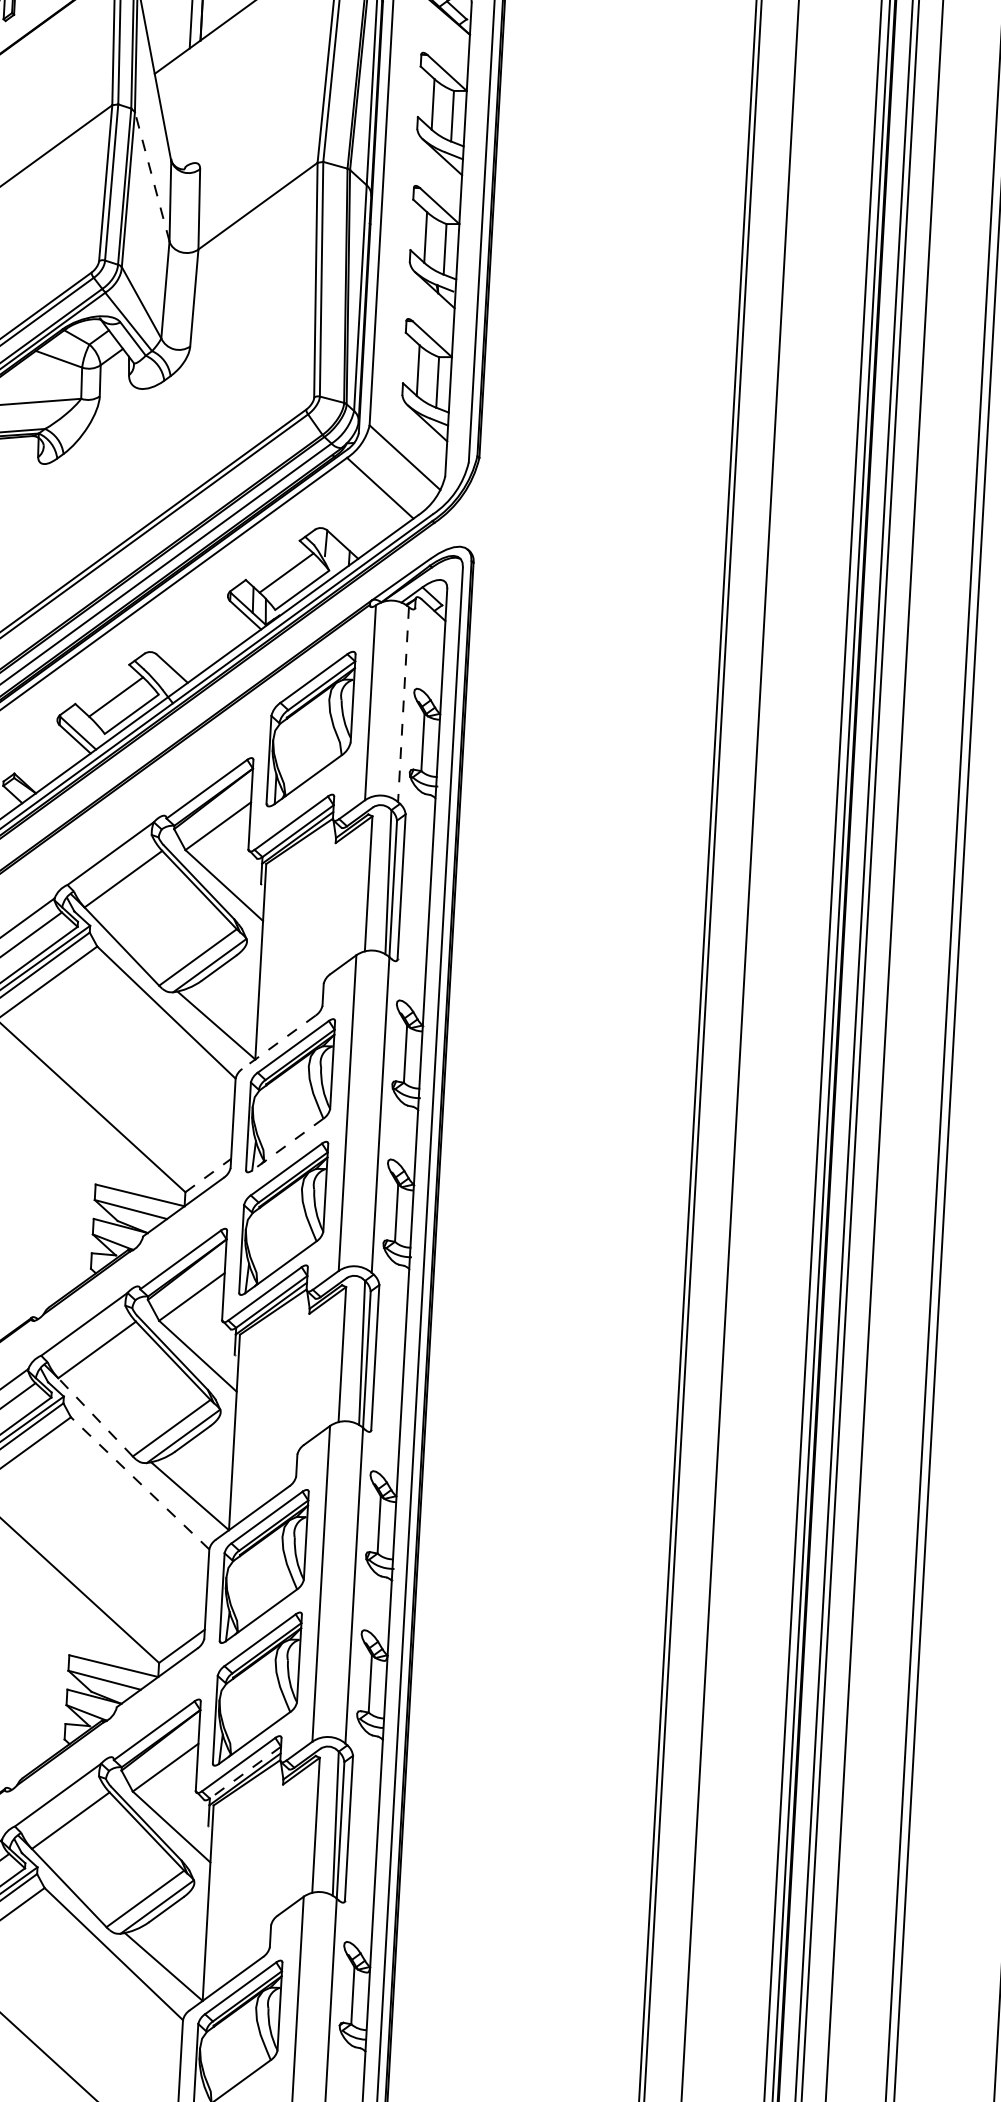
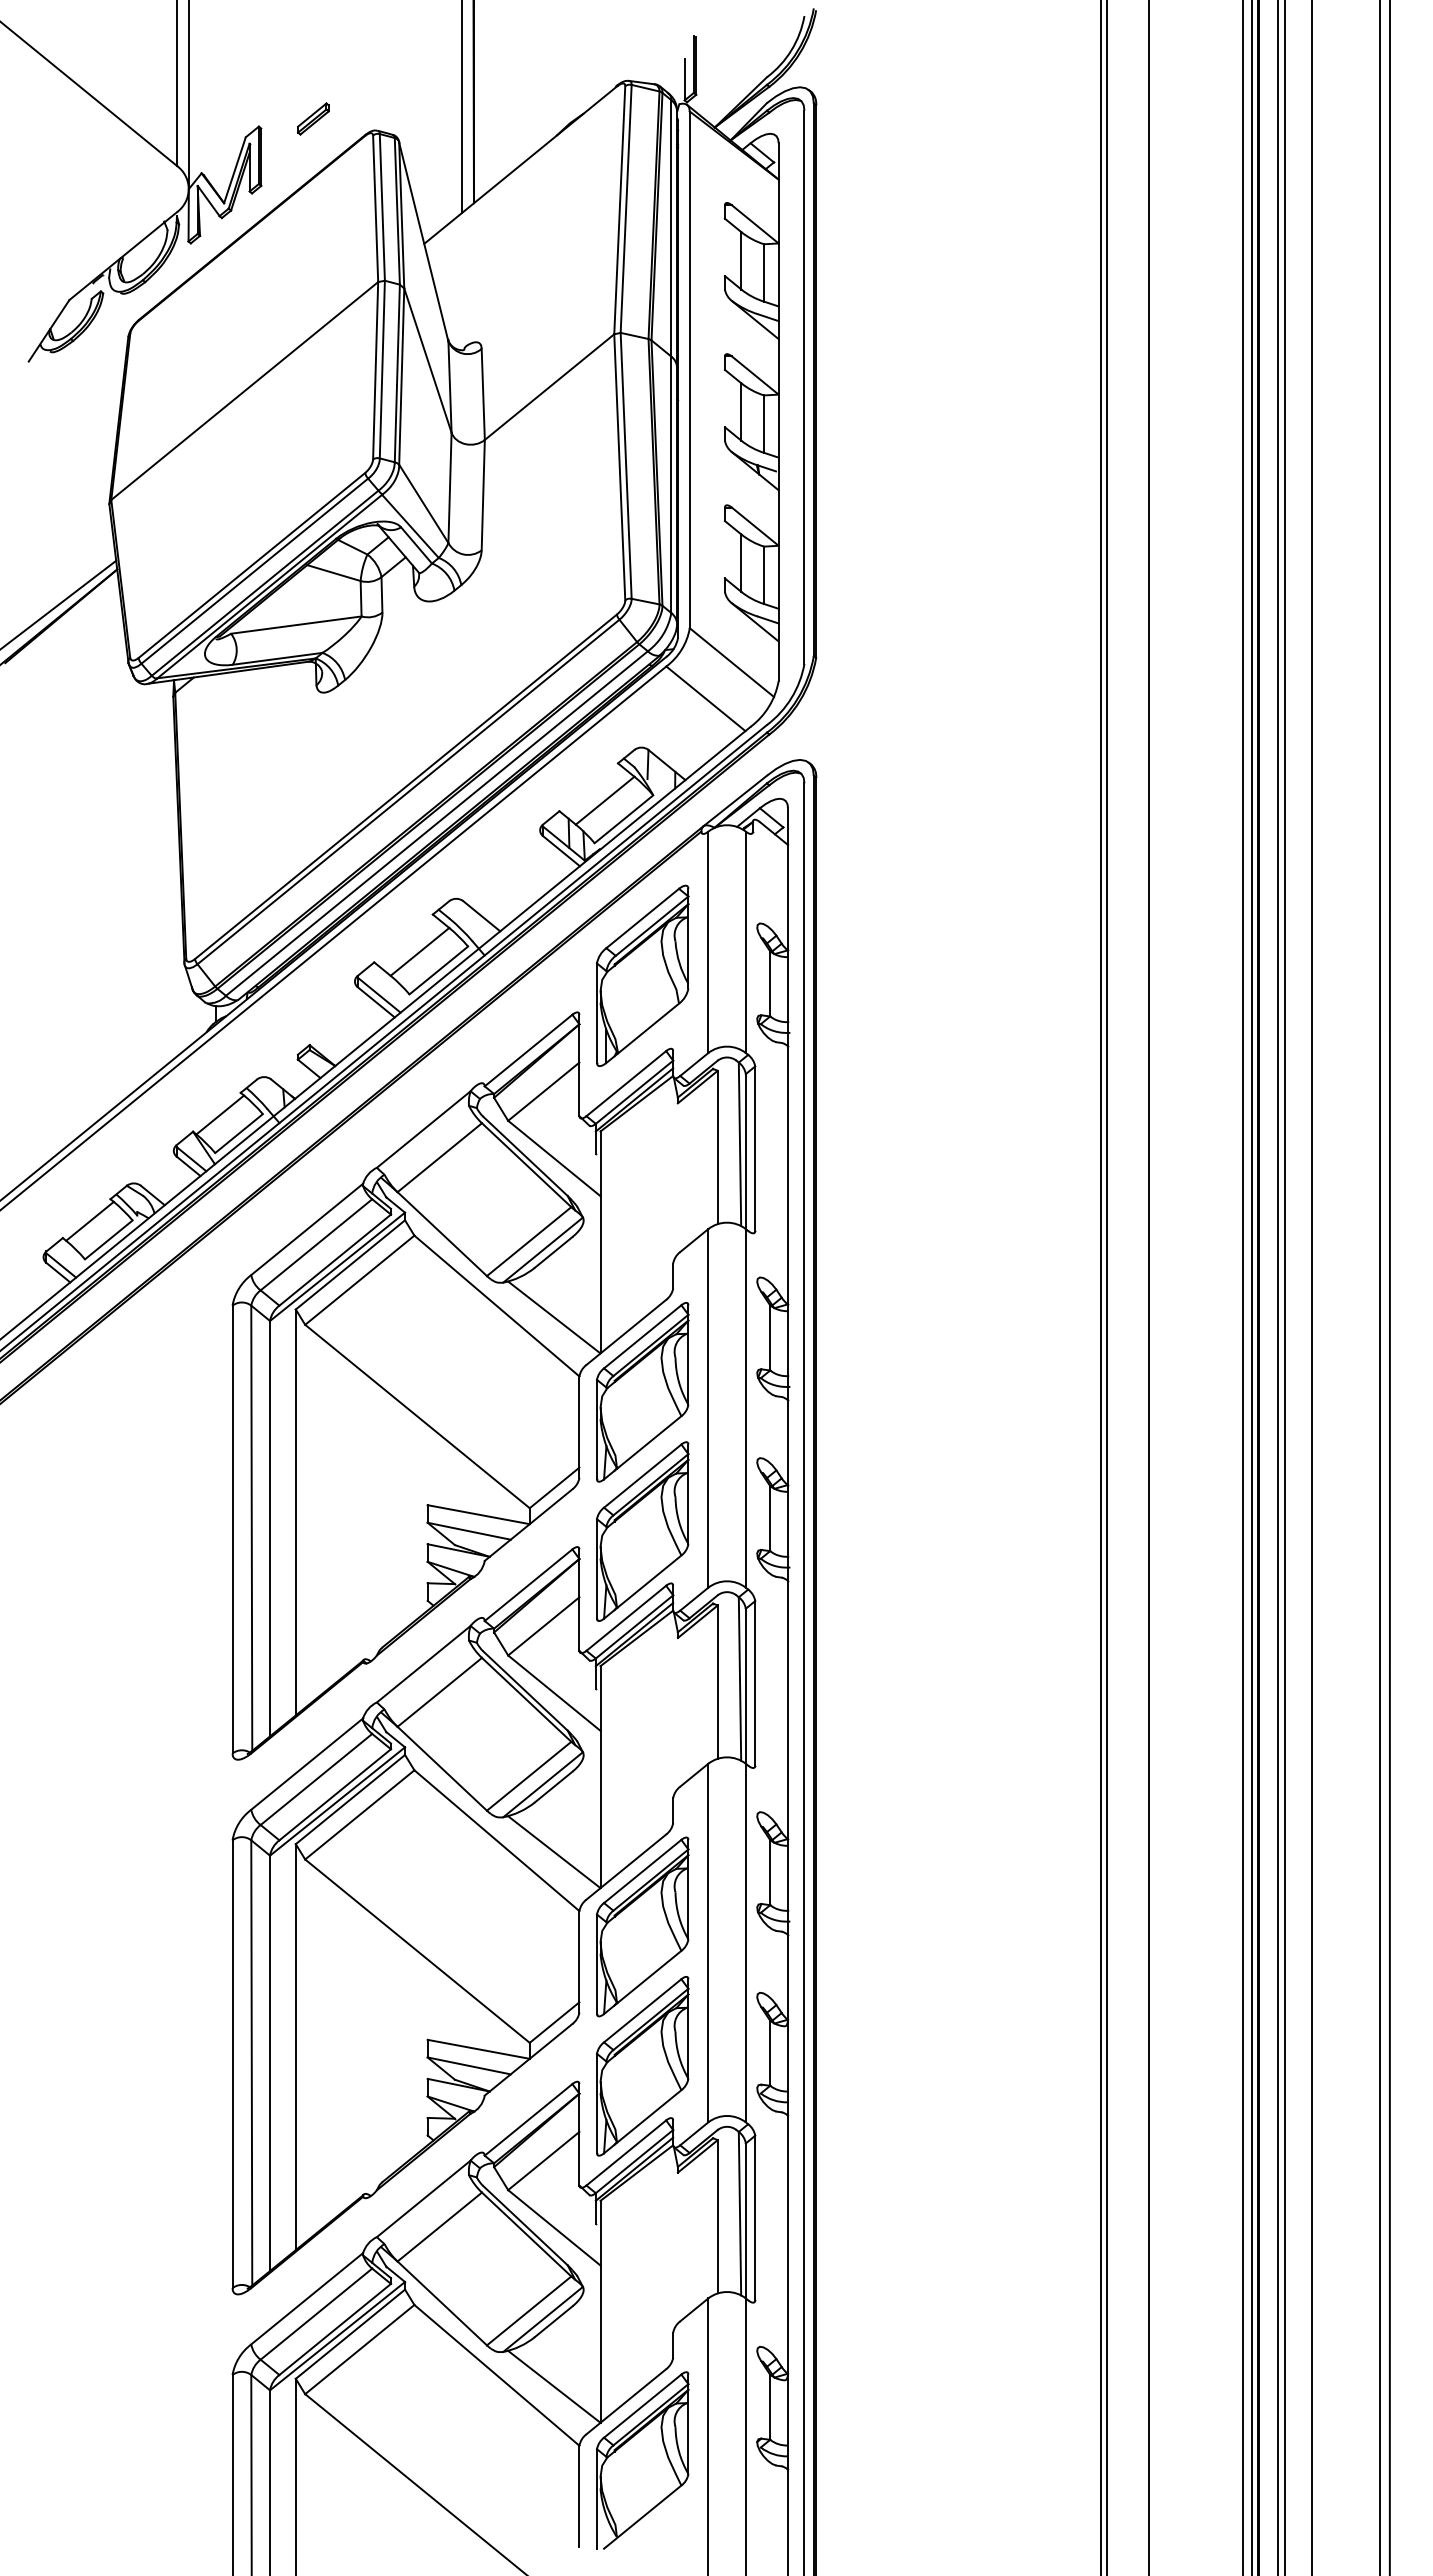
line: (151, 176) -> (427, 360), dashed -> solid
line: (403, 704) -> (745, 942), dashed -> solid
line: (278, 1042) -> (625, 1332), dashed -> solid
line: (287, 1144) -> (642, 1447), dashed -> solid
line: (208, 1175) -> (554, 1487), dashed -> solid
line: (94, 1417) -> (441, 1768), dashed -> solid
line: (139, 1483) -> (496, 1840), dashed -> solid
line: (245, 1772) -> (634, 2161), dashed -> solid

